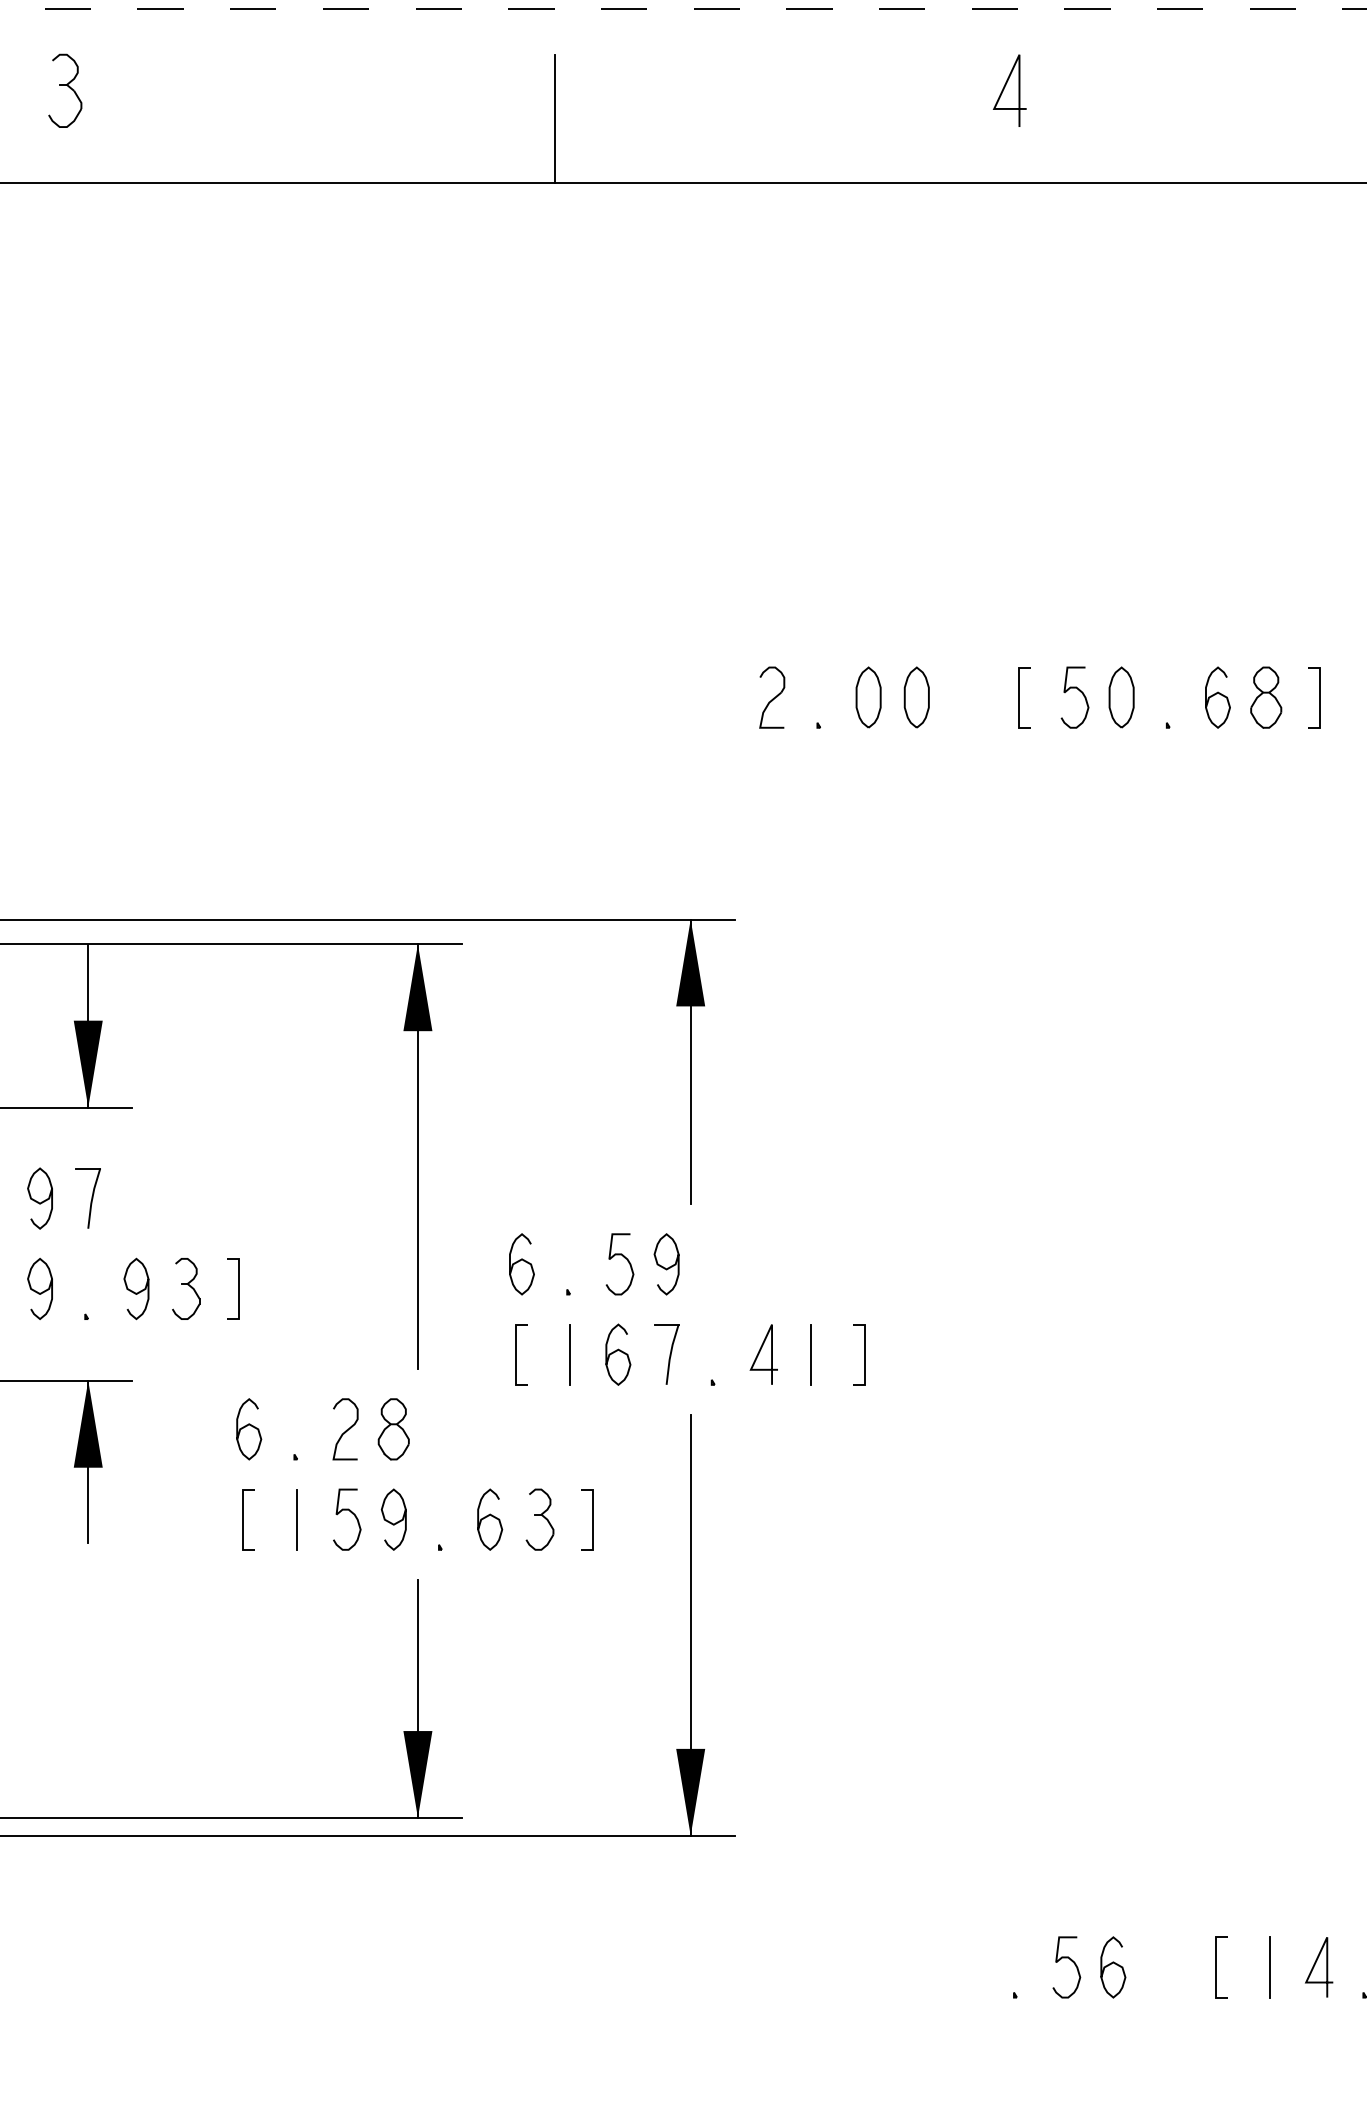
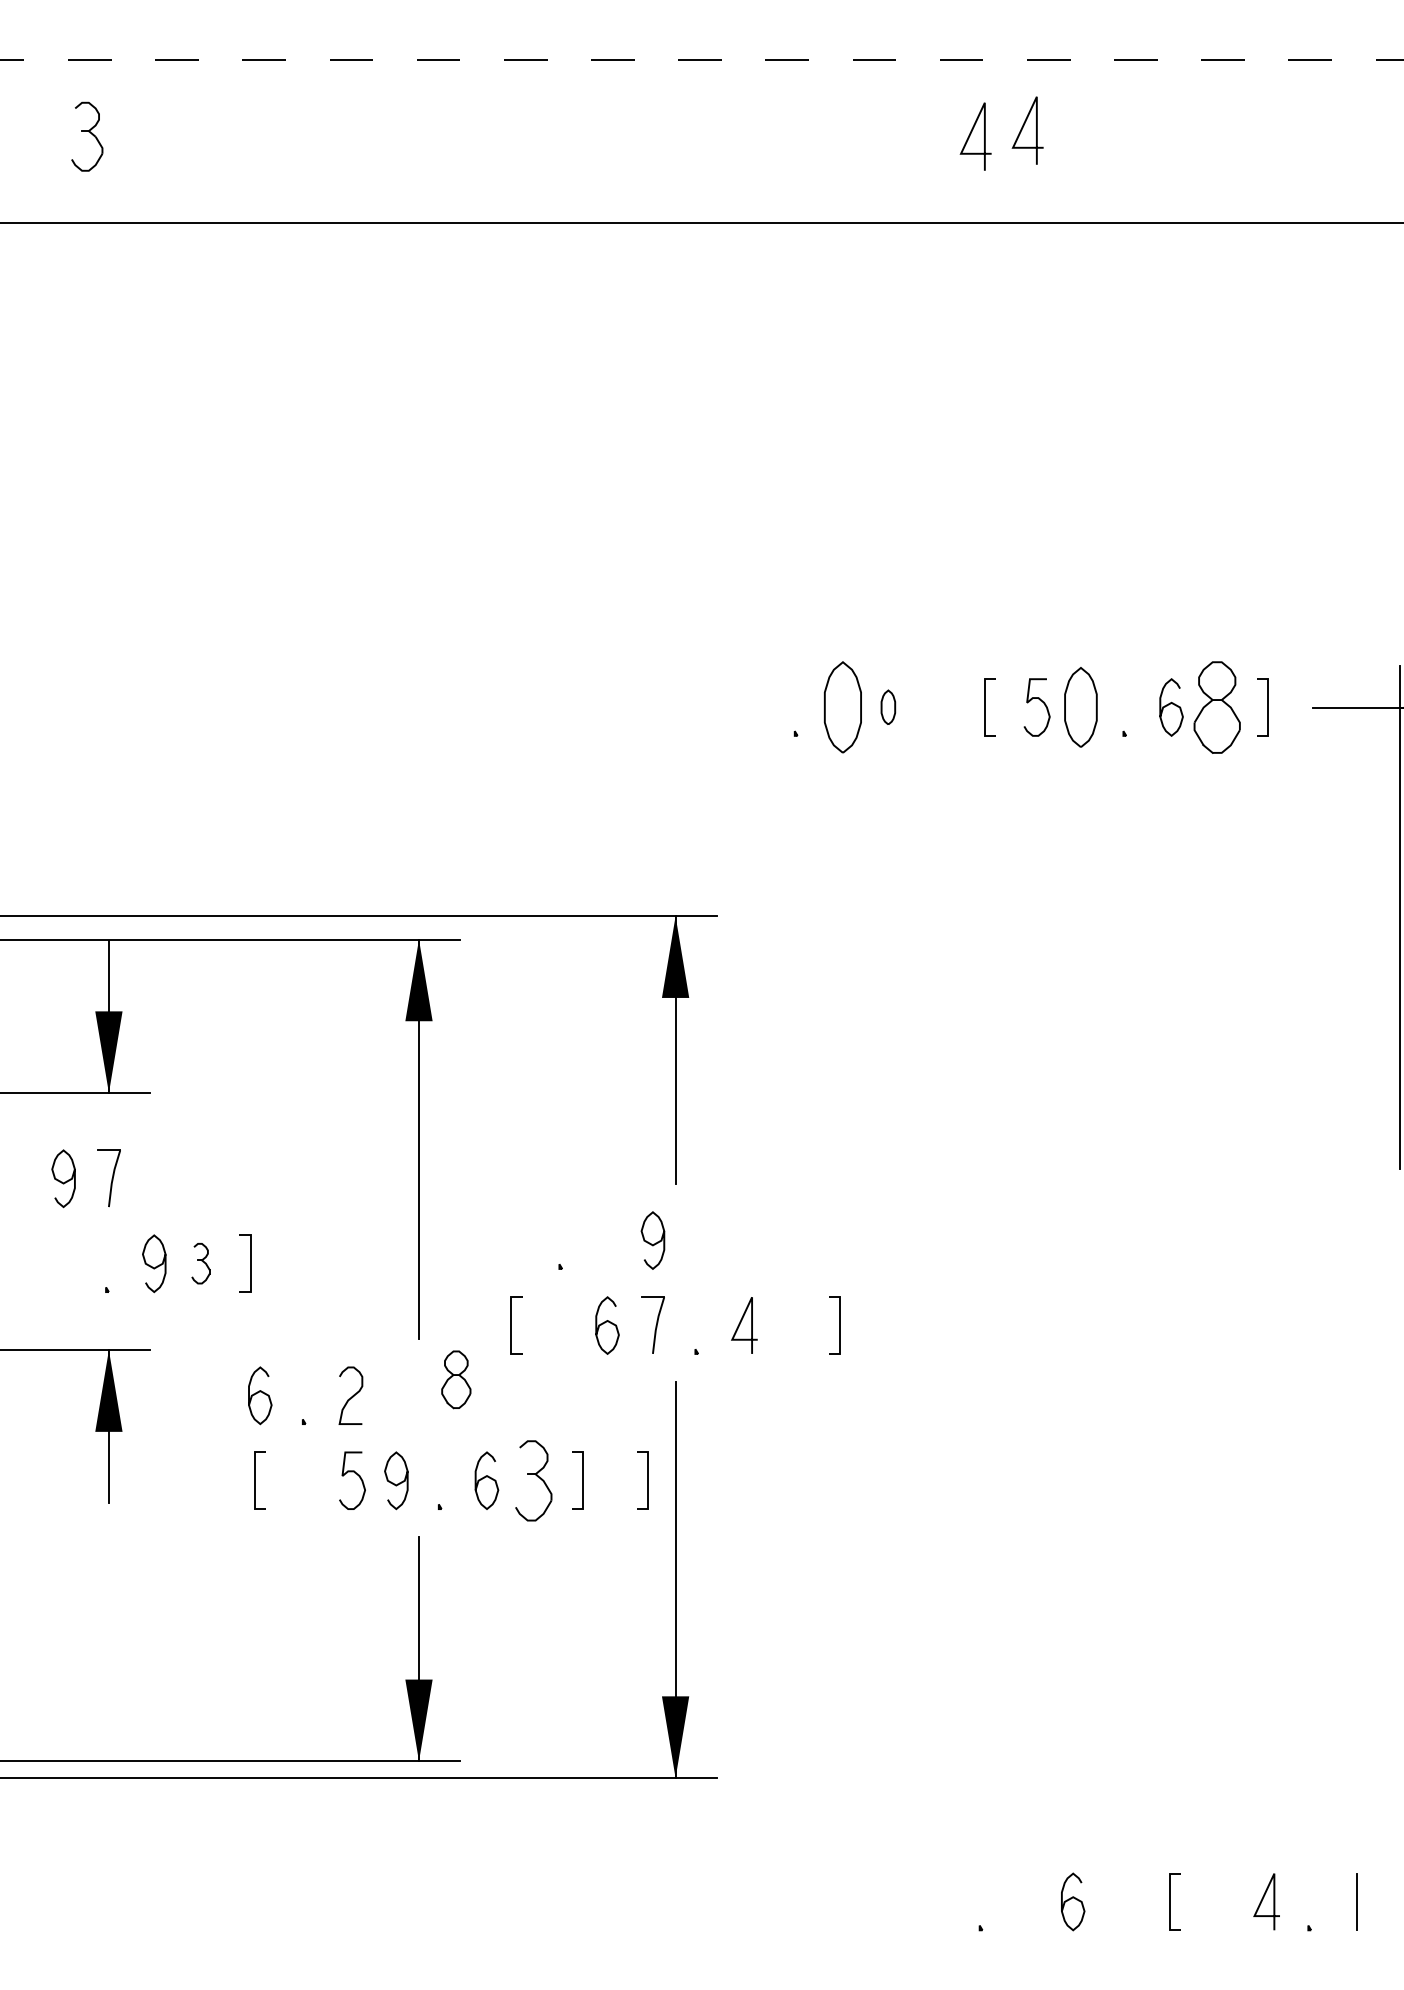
line: (1060, 82) -> (1023, 128), added
line: (554, 119) -> (547, 163), removed
part: (772, 697) -> (752, 707), removed
part: (868, 697) -> (842, 707), size x1.6
part: (917, 697) -> (888, 707), size x0.6
part: (1121, 697) -> (1080, 707), size x1.4
part: (1265, 697) -> (1216, 707), size x1.6
curve: (623, 1257) -> (612, 1234), removed
curve: (519, 1262) -> (514, 1238), removed
part: (185, 1288) -> (200, 1263), size x0.7
curve: (38, 1291) -> (62, 1266), removed
line: (570, 1354) -> (562, 1325), removed
line: (810, 1354) -> (788, 1325), removed
part: (393, 1429) -> (456, 1379), moved
line: (297, 1519) -> (305, 1480), removed
part: (539, 1519) -> (533, 1480), size x1.4
line: (660, 1519) -> (647, 1480), added
curve: (1071, 1961) -> (1033, 1896), removed
line: (1269, 1966) -> (1220, 1901), removed

